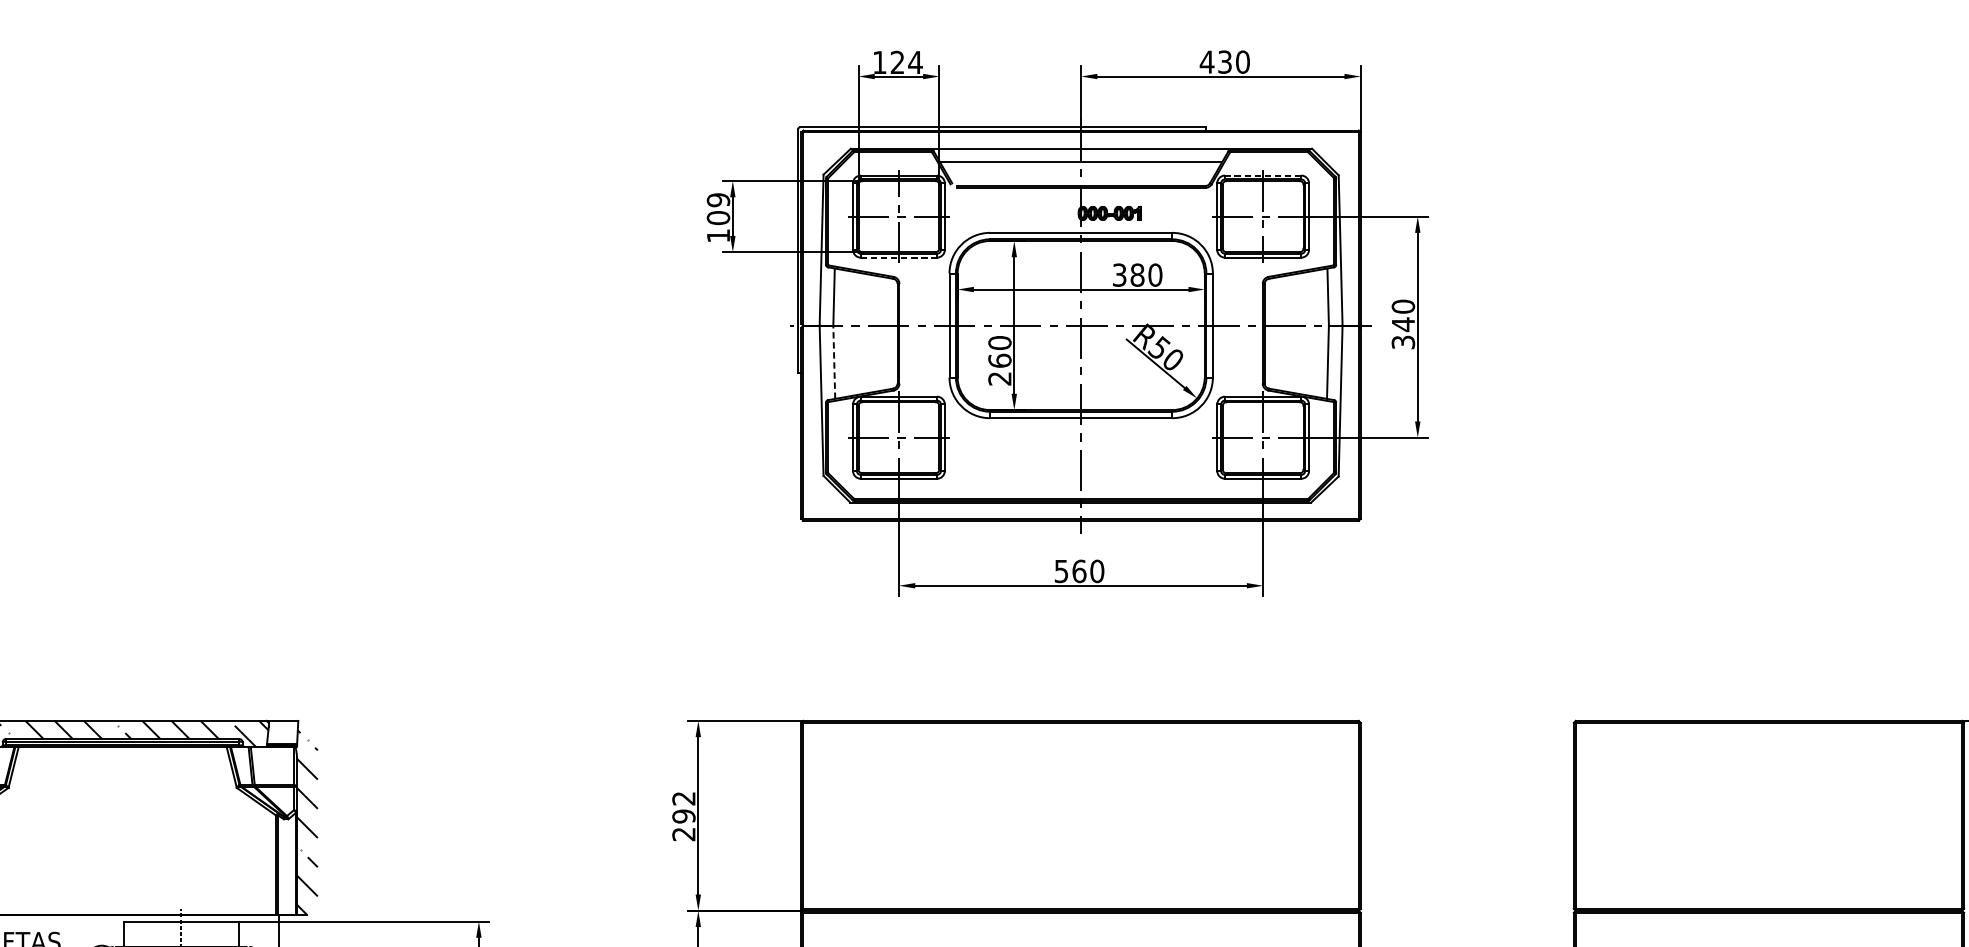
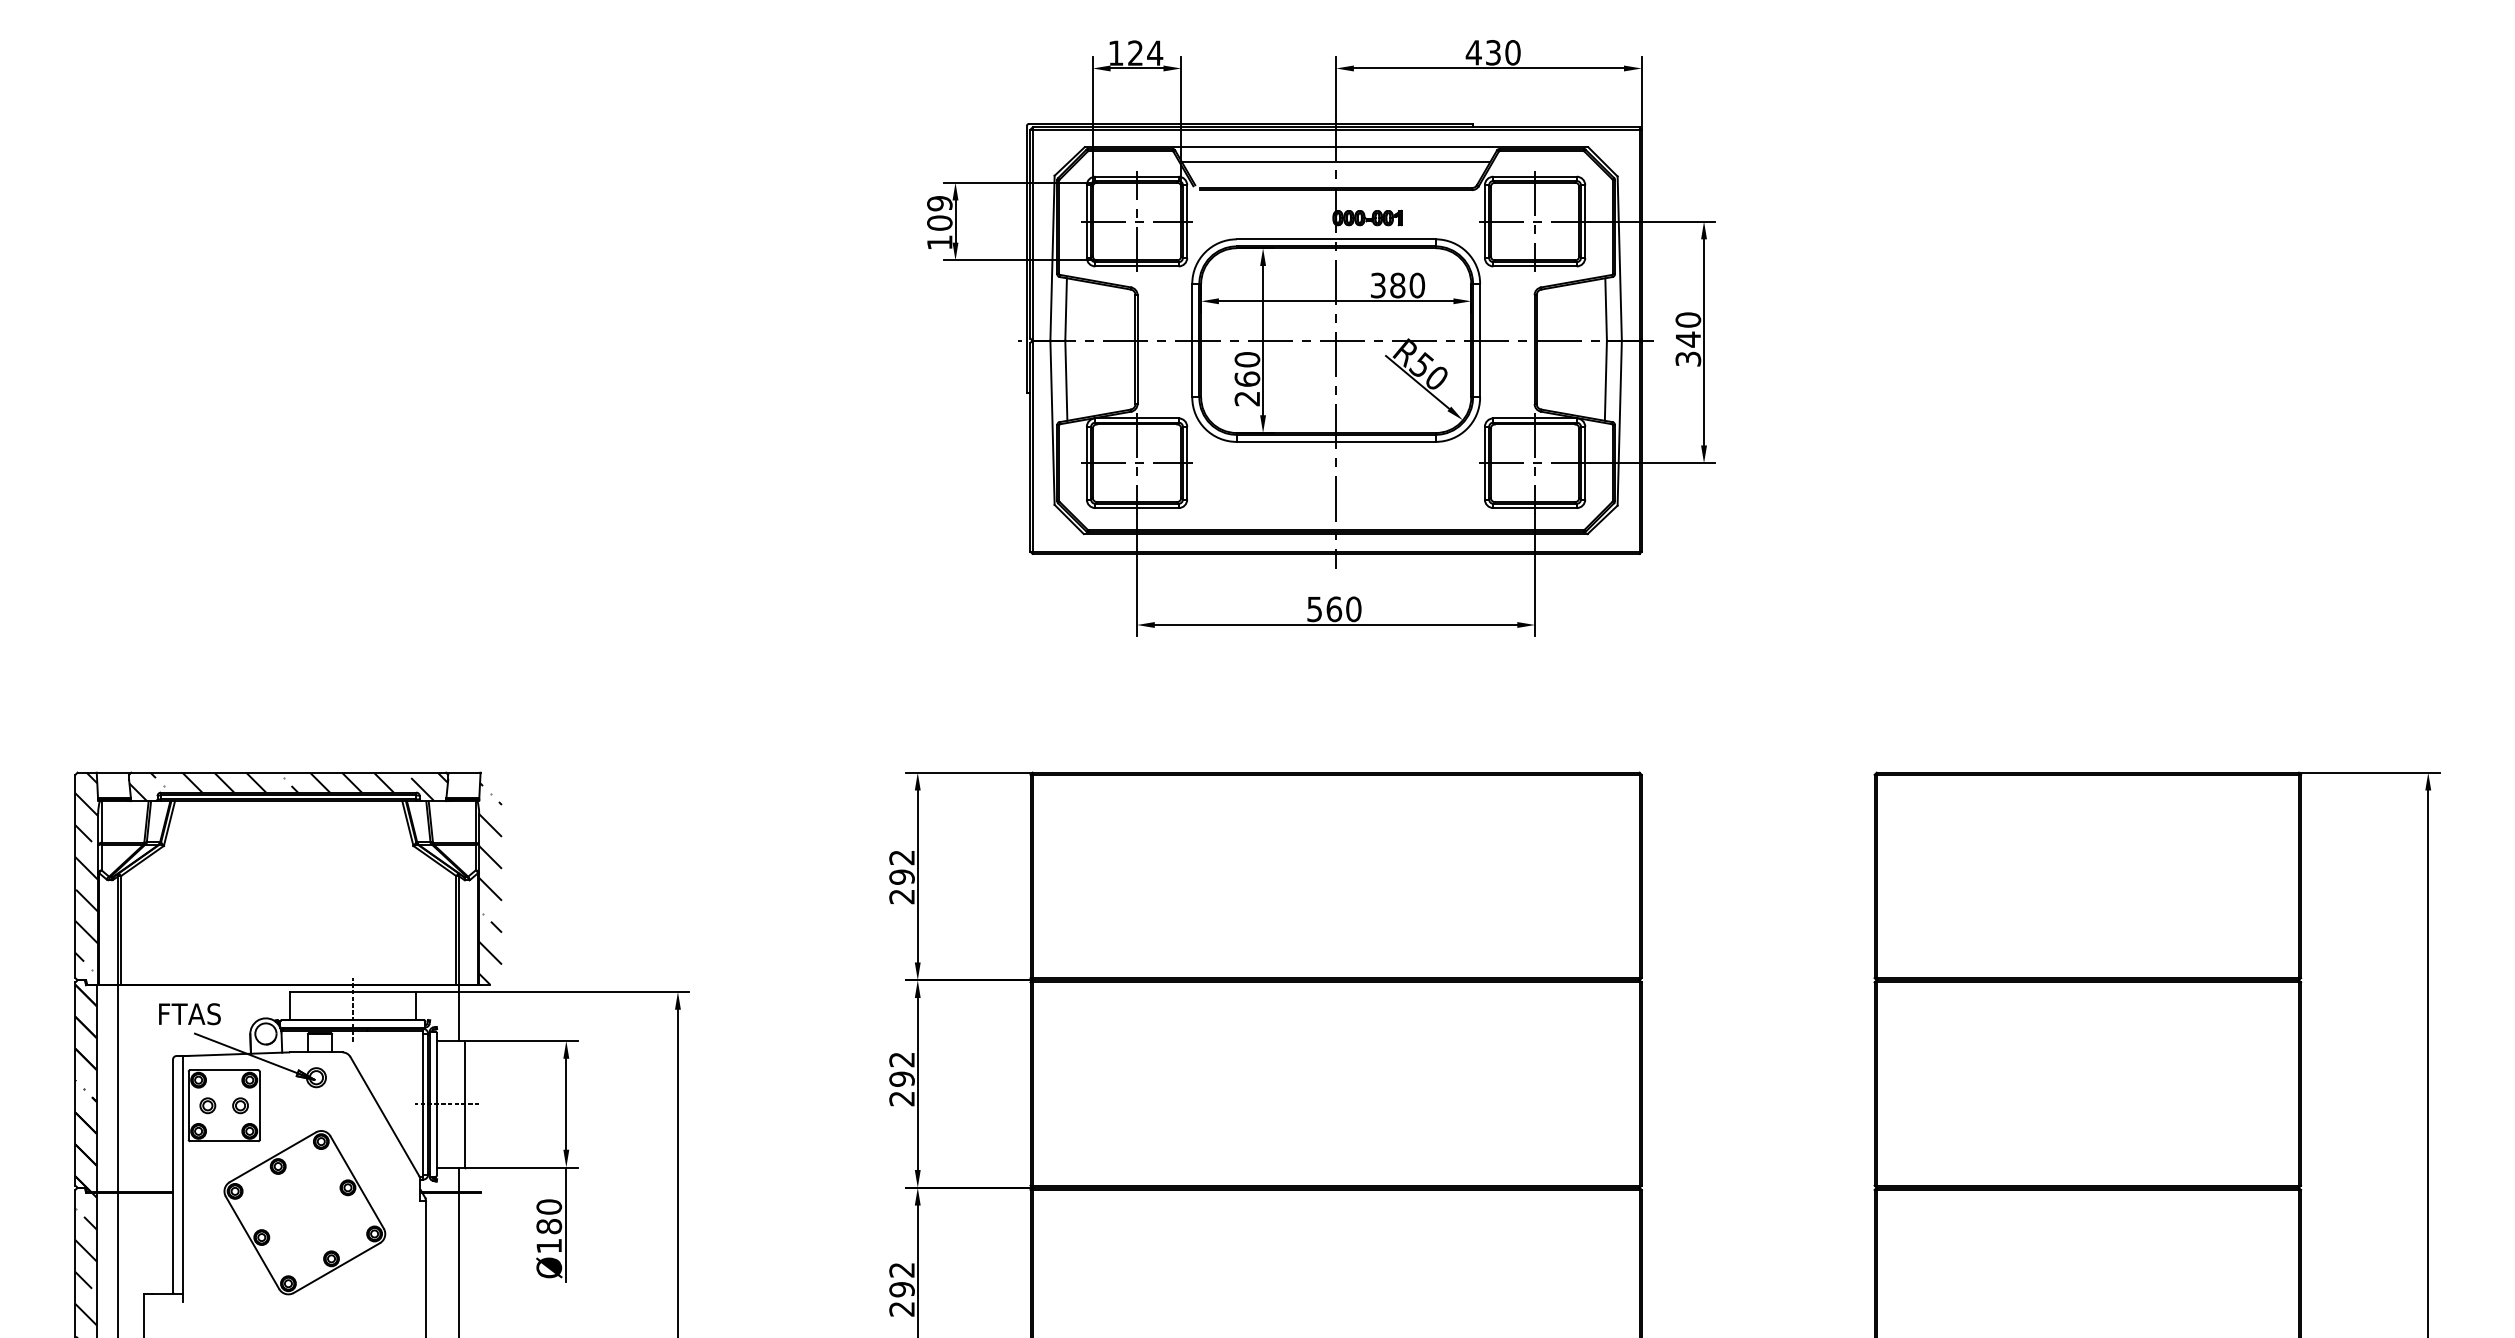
line: (1263, 175) -> (1535, 176), dashed -> solid
line: (899, 257) -> (1137, 266), dashed -> solid
line: (834, 362) -> (1066, 380), dashed -> solid

